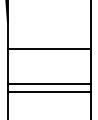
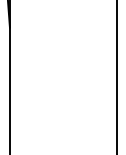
line: (49, 49) -> (63, 63), removed
line: (49, 83) -> (63, 107), removed
line: (49, 91) -> (63, 118), removed

